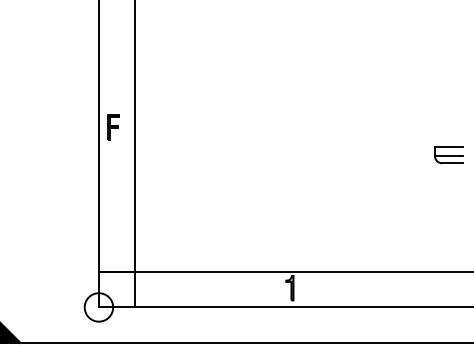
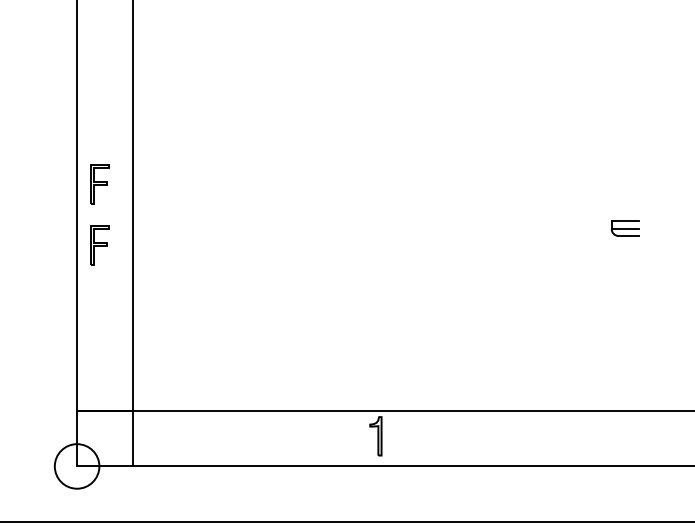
part: (448, 155) -> (624, 228), size x0.6
part: (113, 166) -> (99, 245), added

